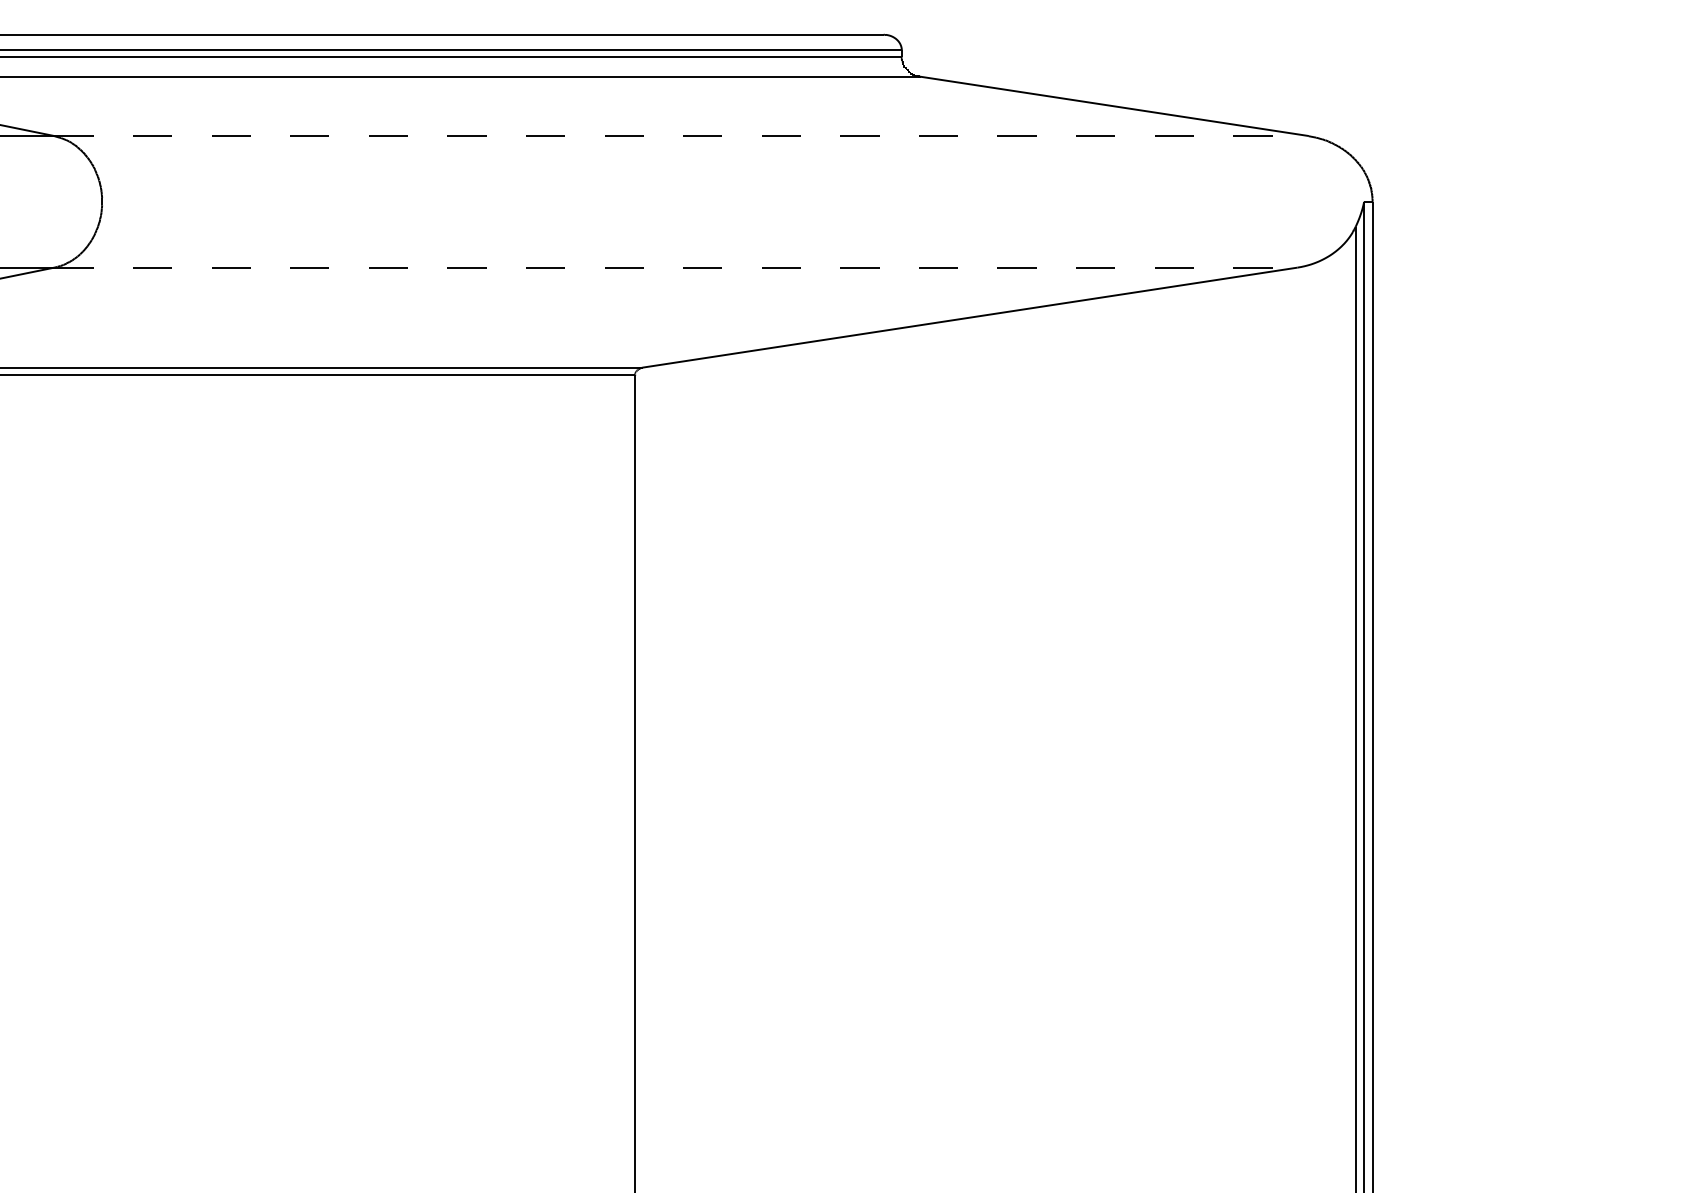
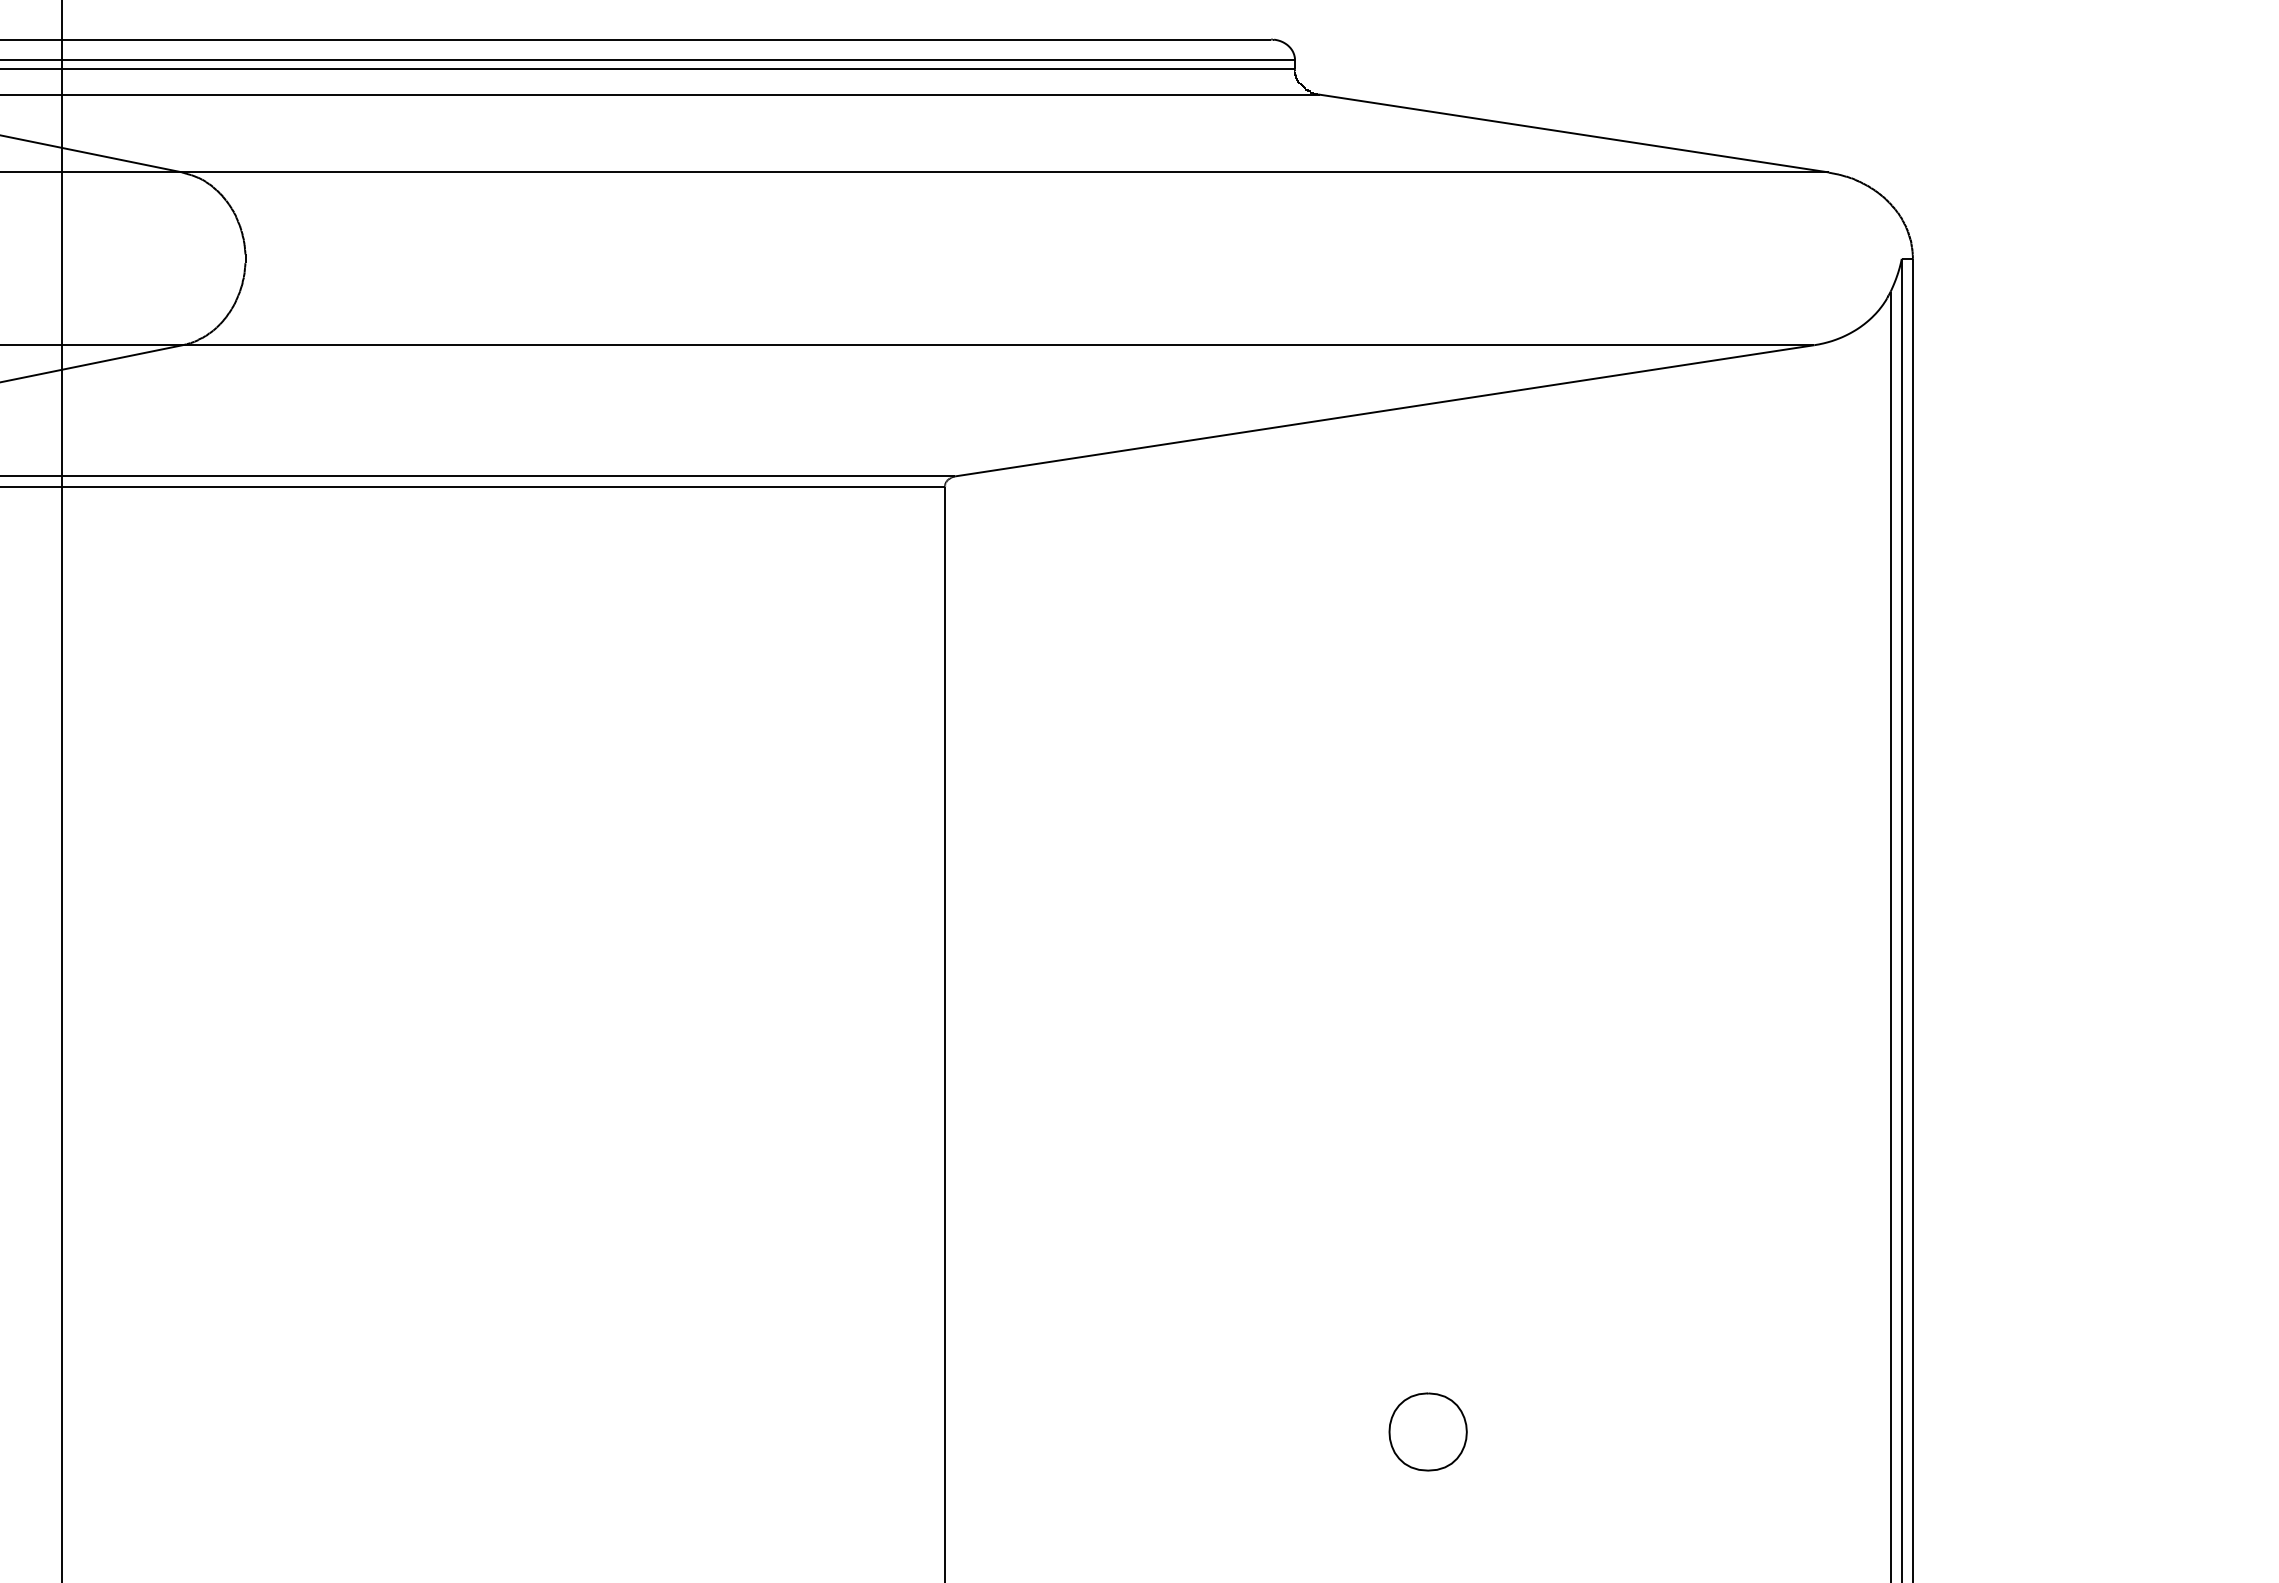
line: (682, 136) -> (1006, 172), dashed -> solid
line: (675, 267) -> (998, 345), dashed -> solid
part: (1002, 1095) -> (1427, 1431), added

